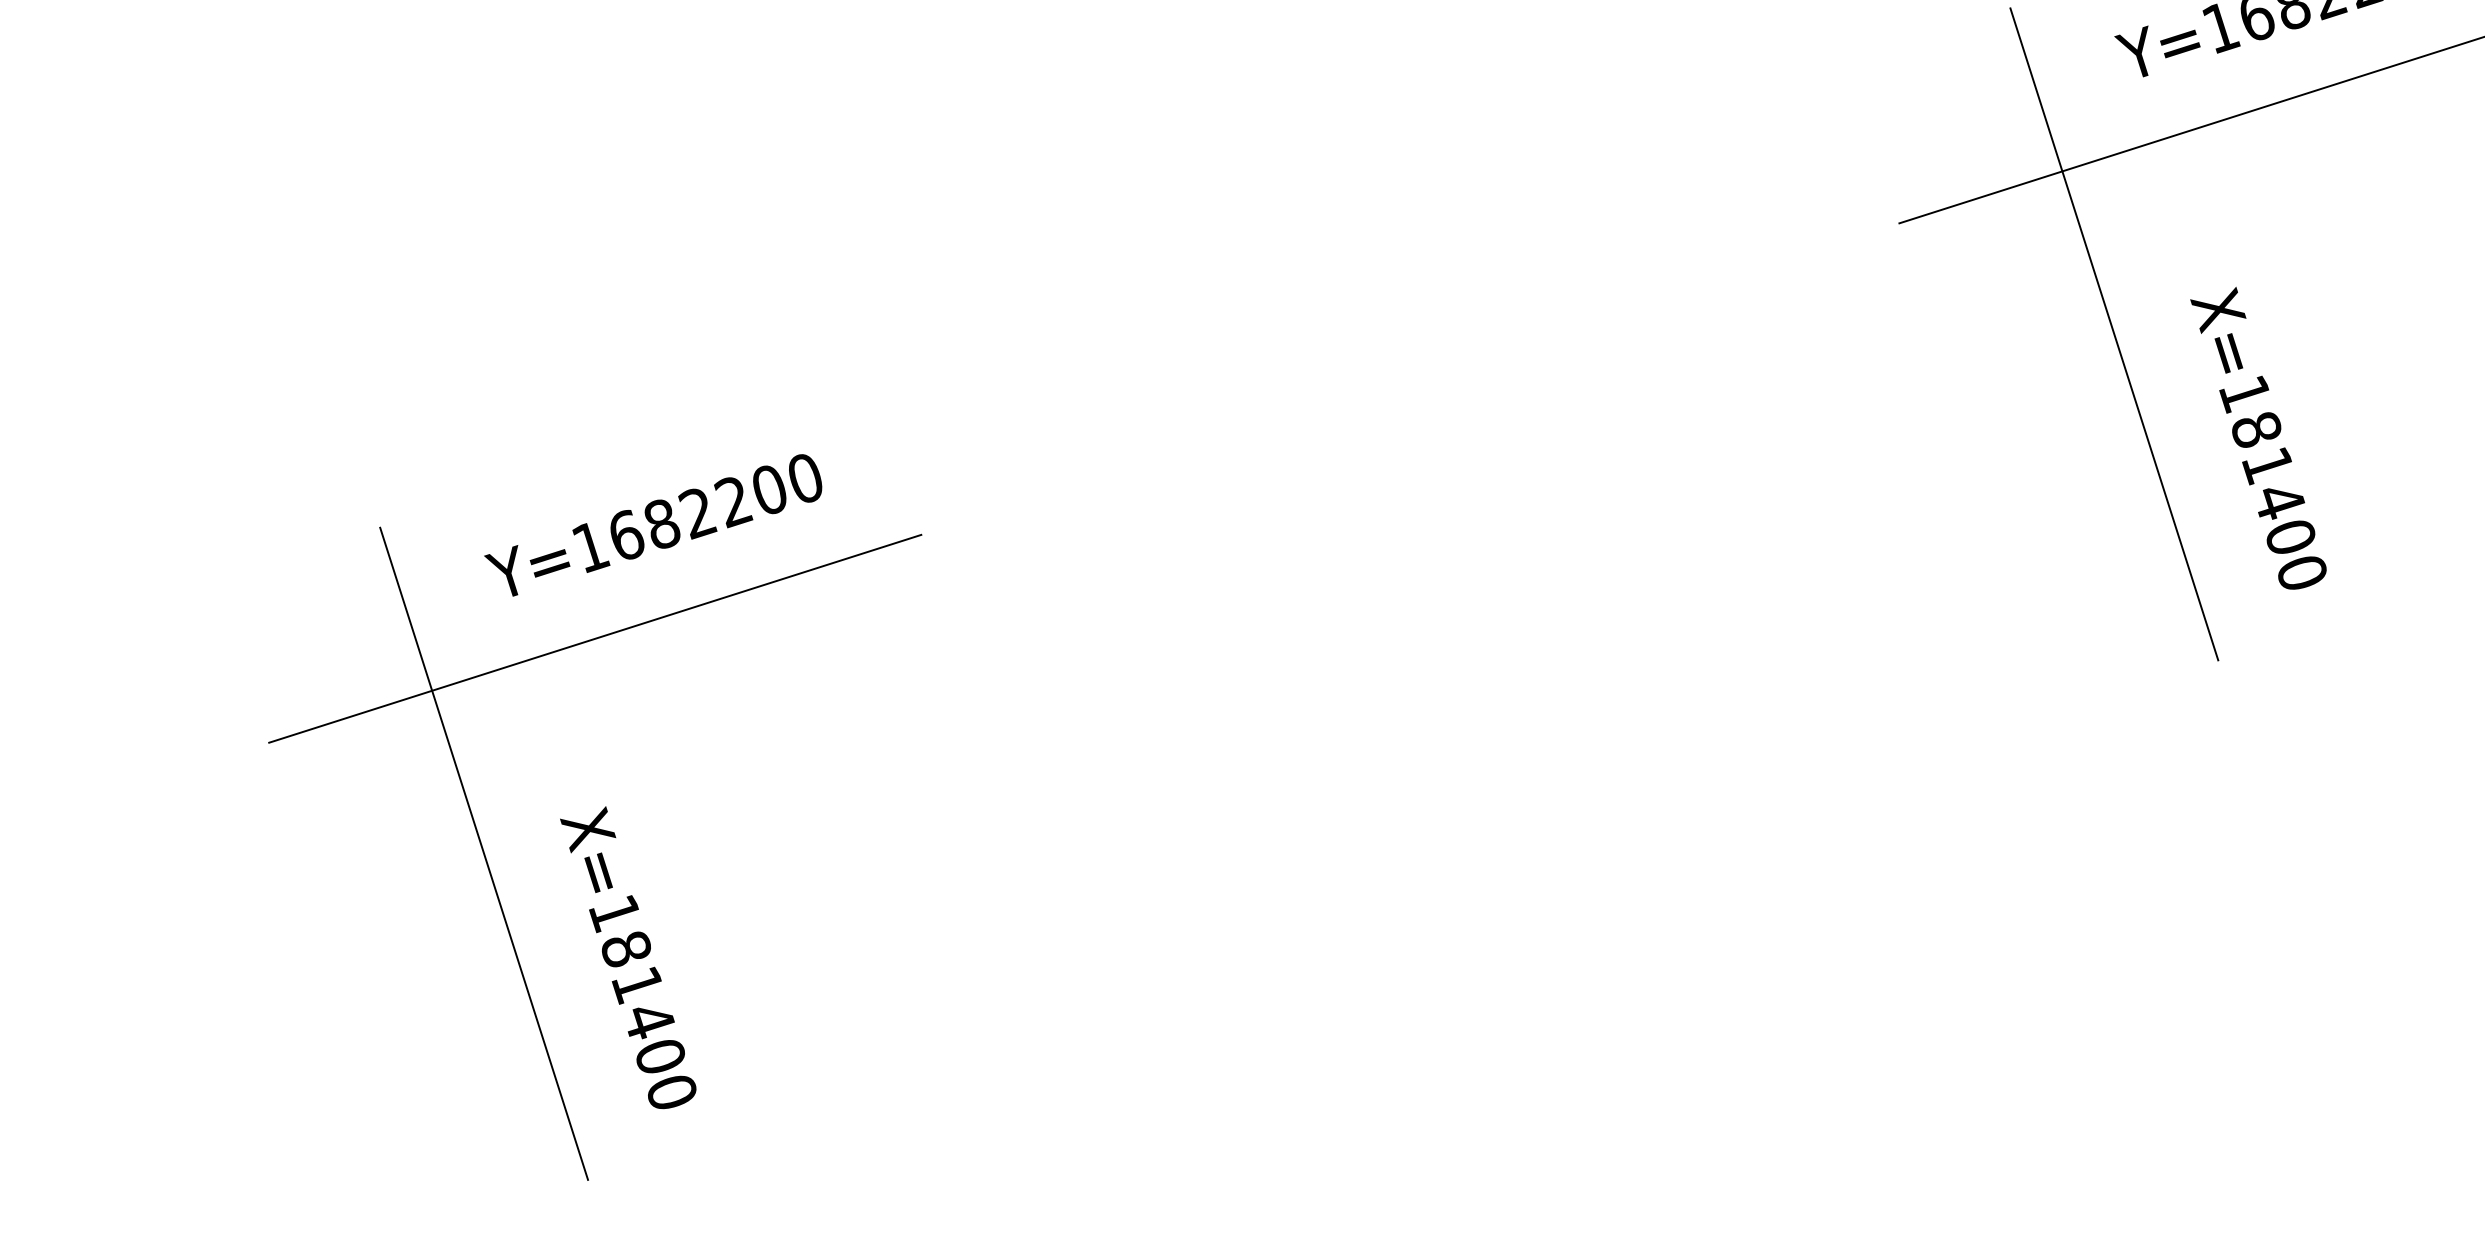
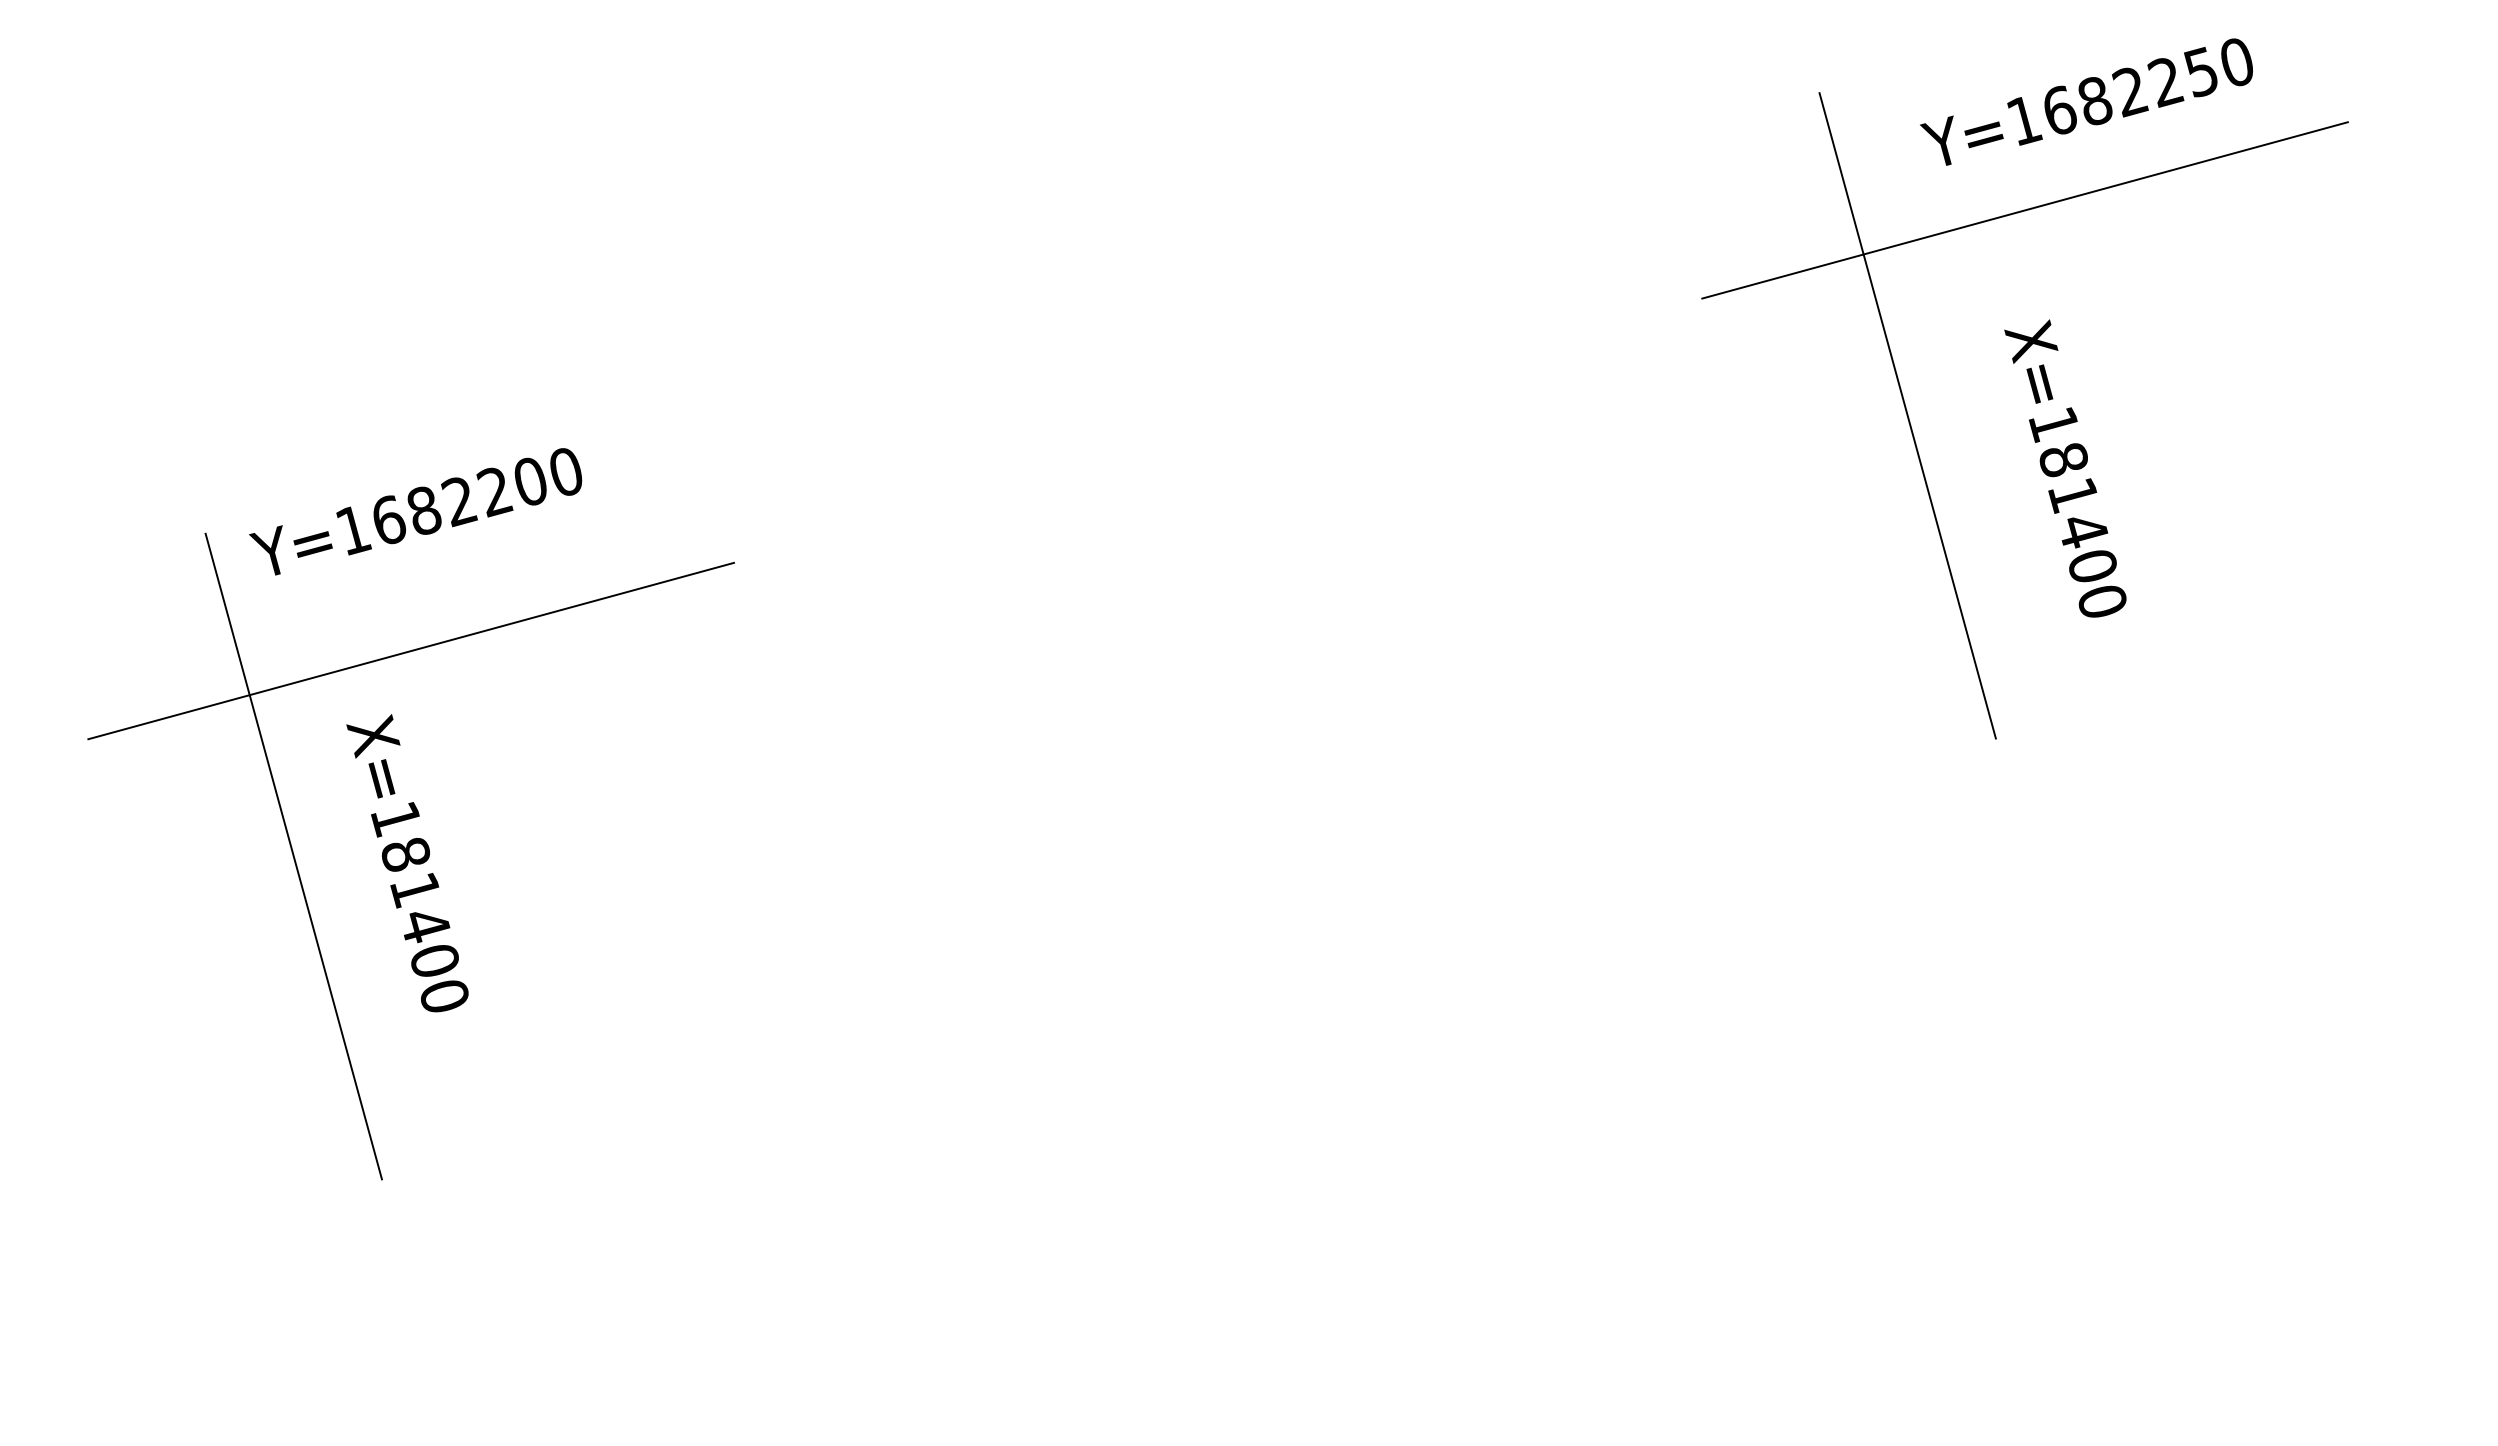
text: (2258, 438) -> (2065, 468), moved
text: (653, 525) -> (415, 511), moved
text: (628, 958) -> (407, 863), moved

